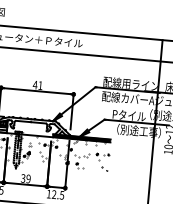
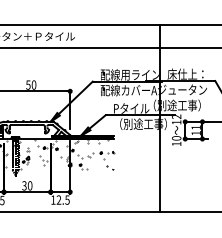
text: (37, 84) -> (30, 84), 41 -> 50
text: (27, 178) -> (29, 185), 39 -> 30

